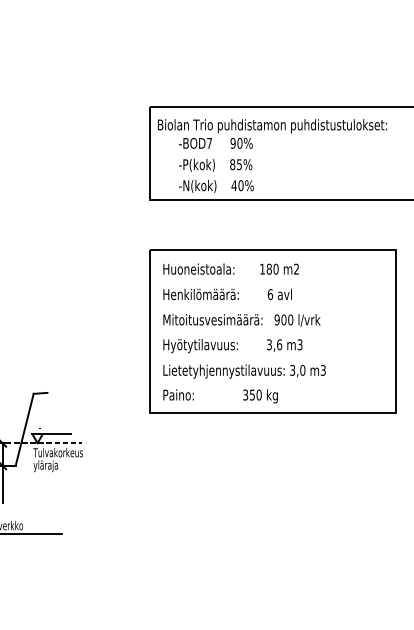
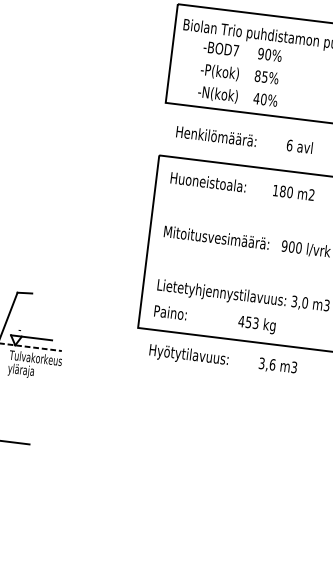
text: (227, 294) -> (244, 139), moved
text: (232, 346) -> (222, 360), moved
text: (251, 394) -> (247, 321), 350 -> 453

